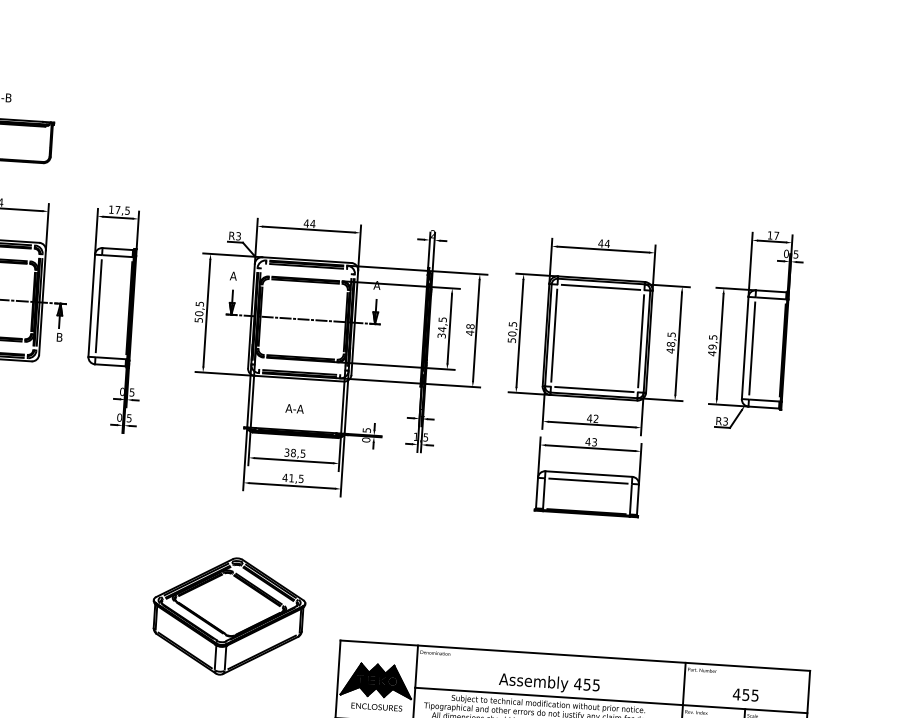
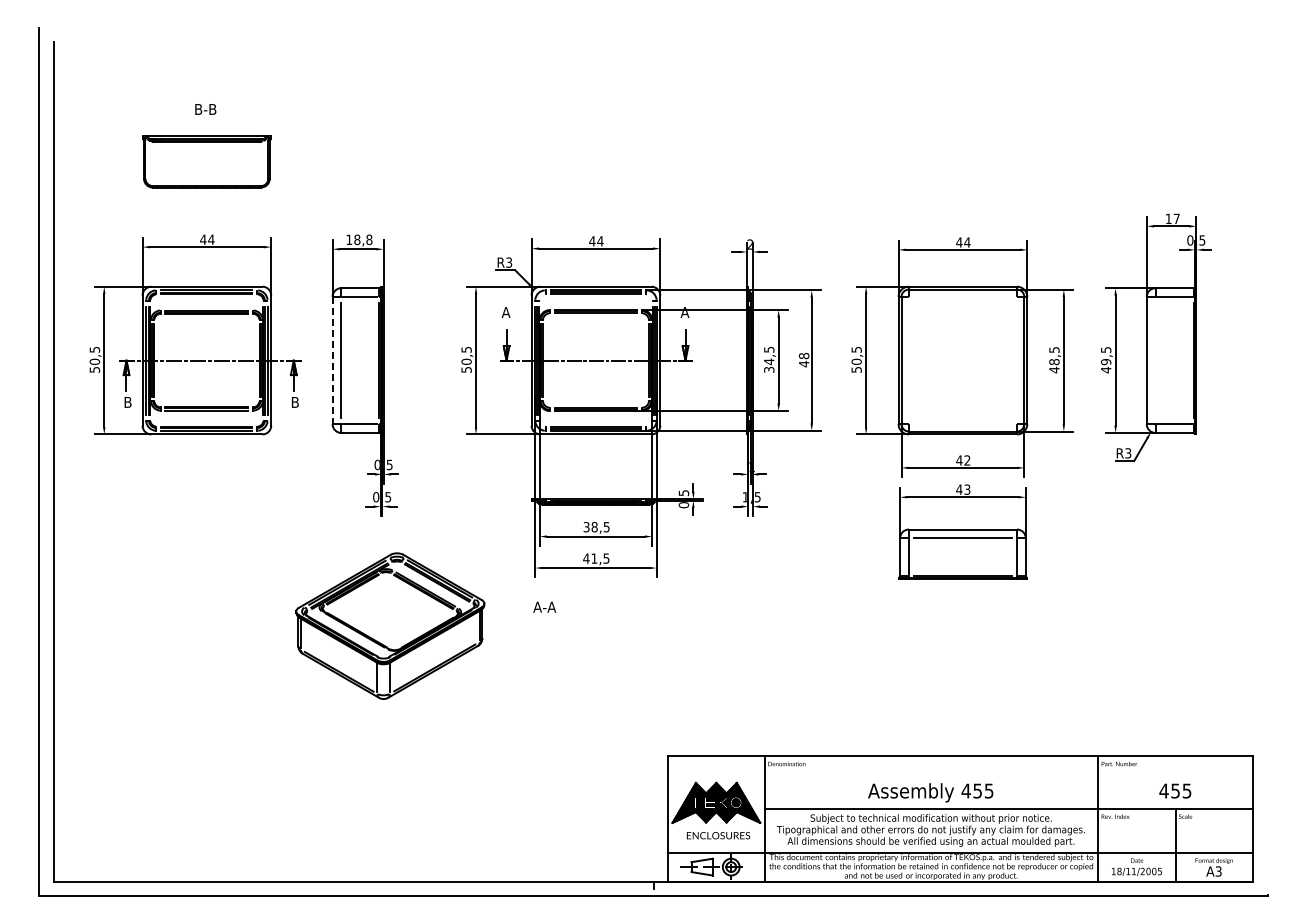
text: (122, 210) -> (363, 239), 17,5 -> 18,8
line: (600, 287) -> (962, 296), removed
line: (91, 305) -> (332, 360), solid -> dashed
line: (554, 335) -> (908, 360), removed
line: (641, 341) -> (1017, 360), removed
line: (752, 348) -> (1155, 360), removed
line: (594, 389) -> (962, 424), removed
text: (294, 408) -> (544, 606), moved
part: (228, 615) -> (390, 625), moved

